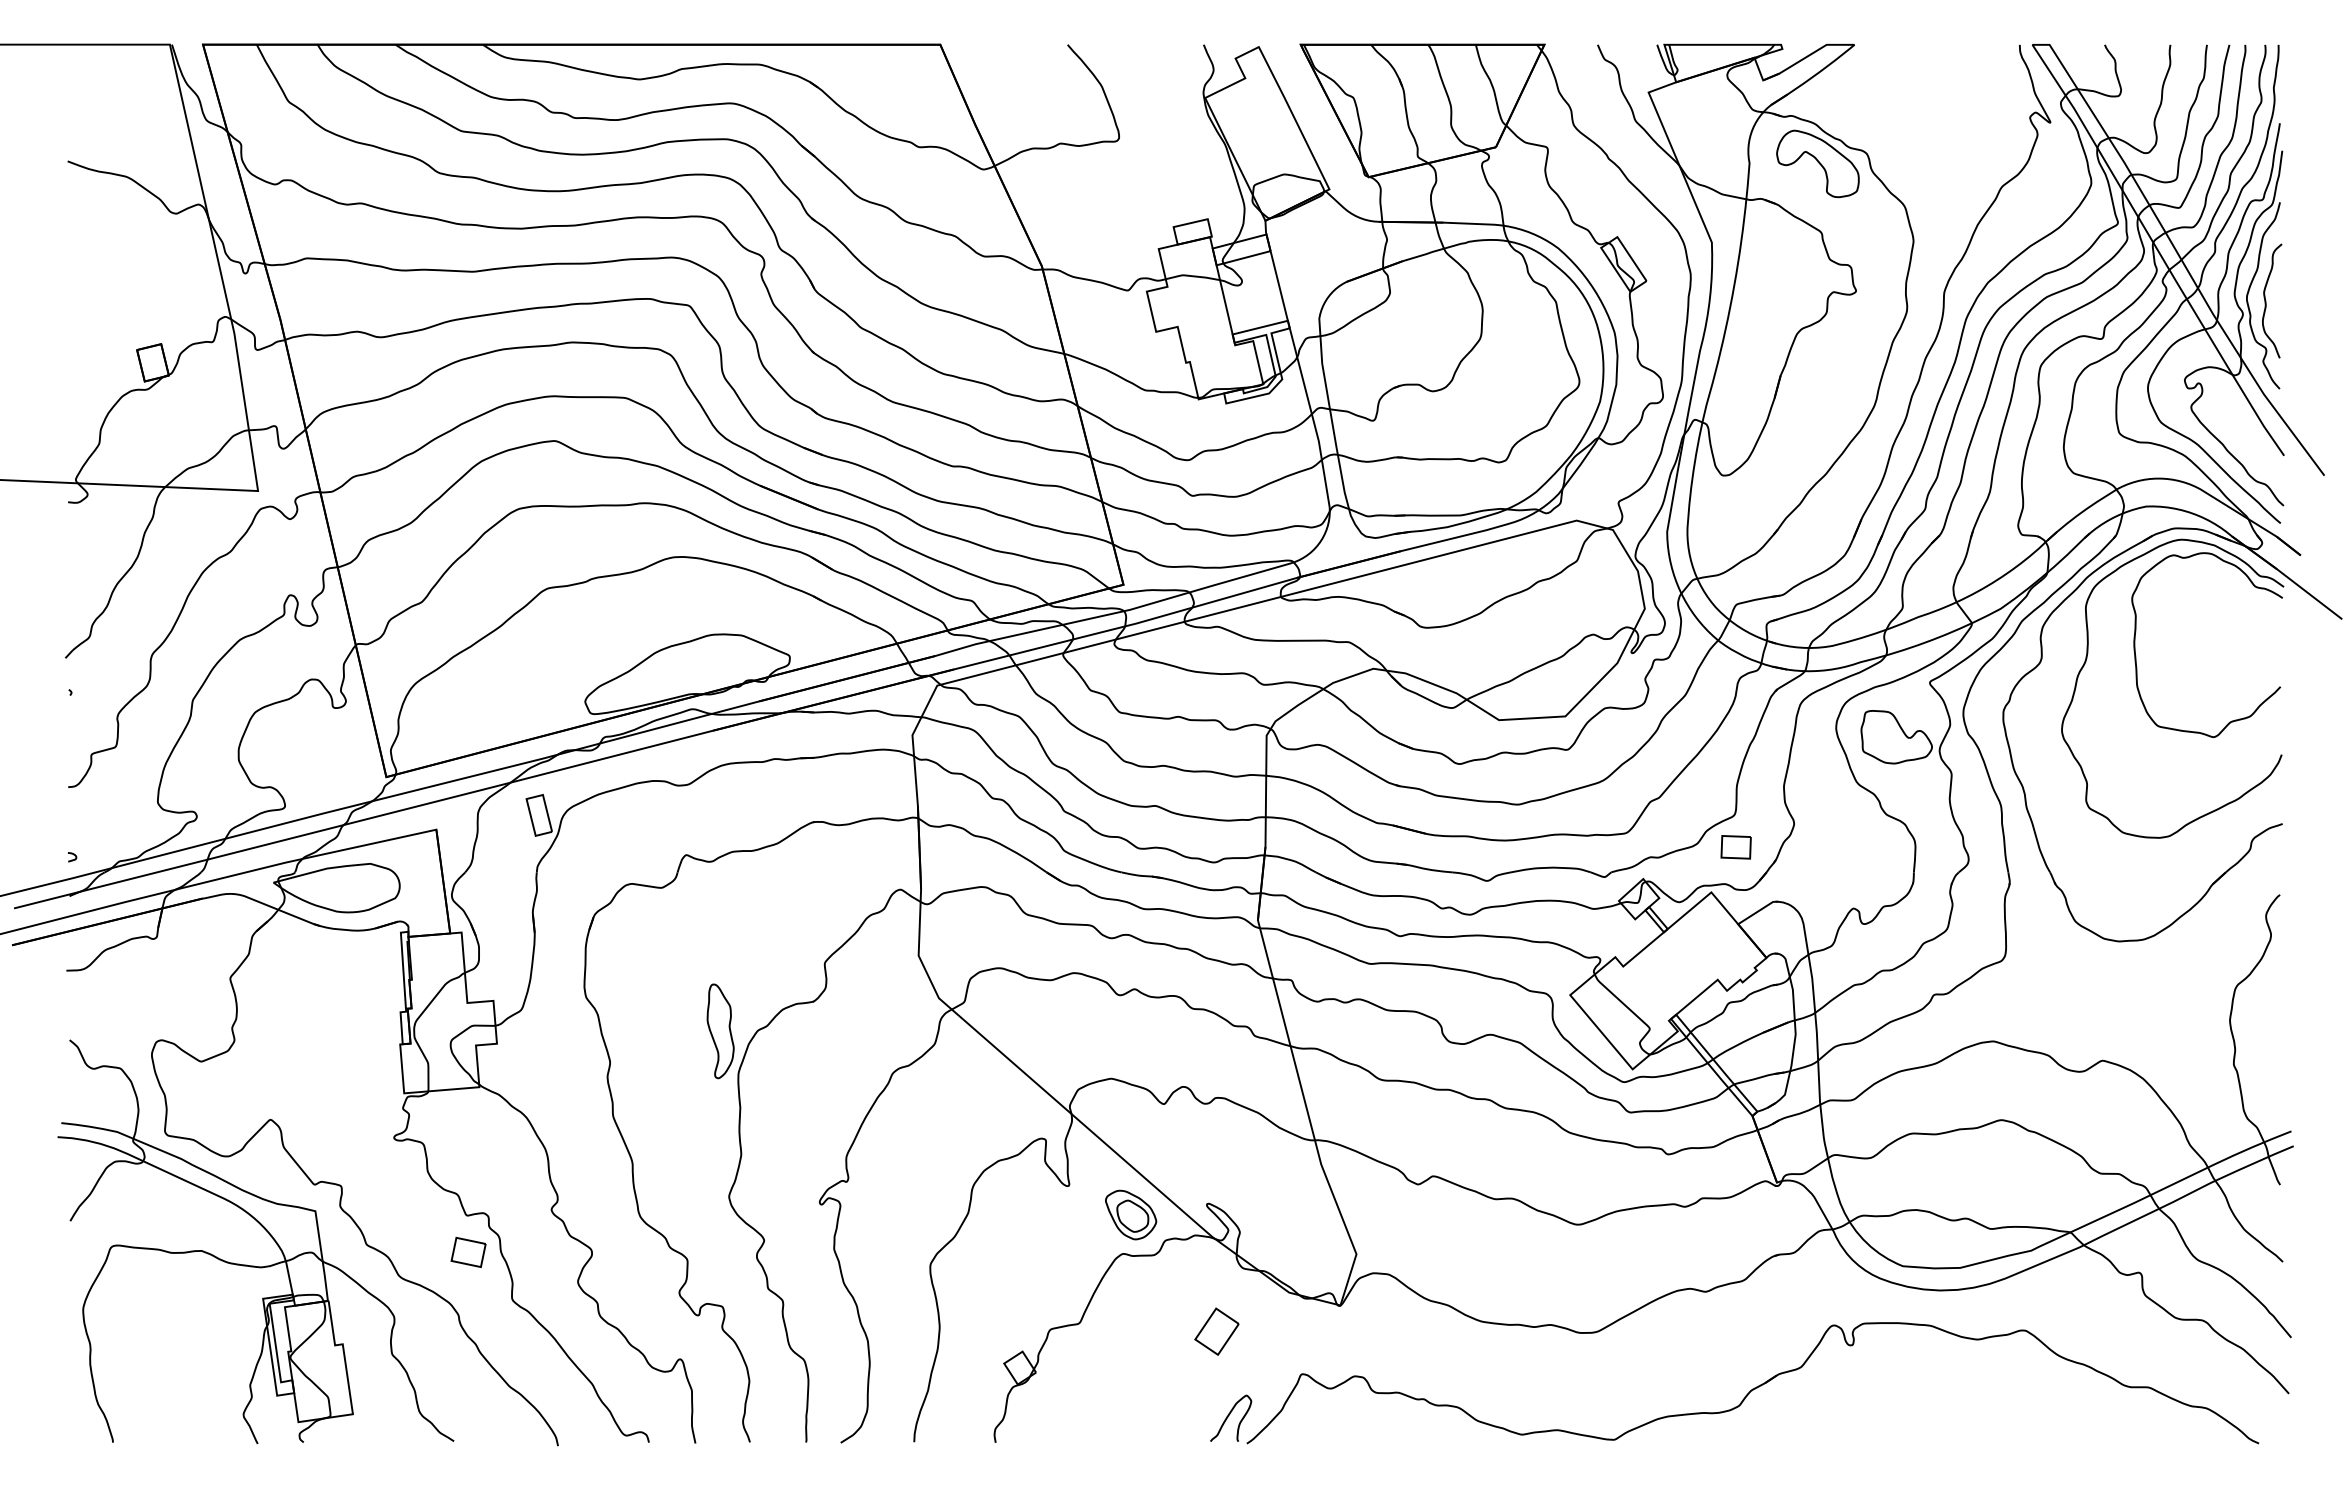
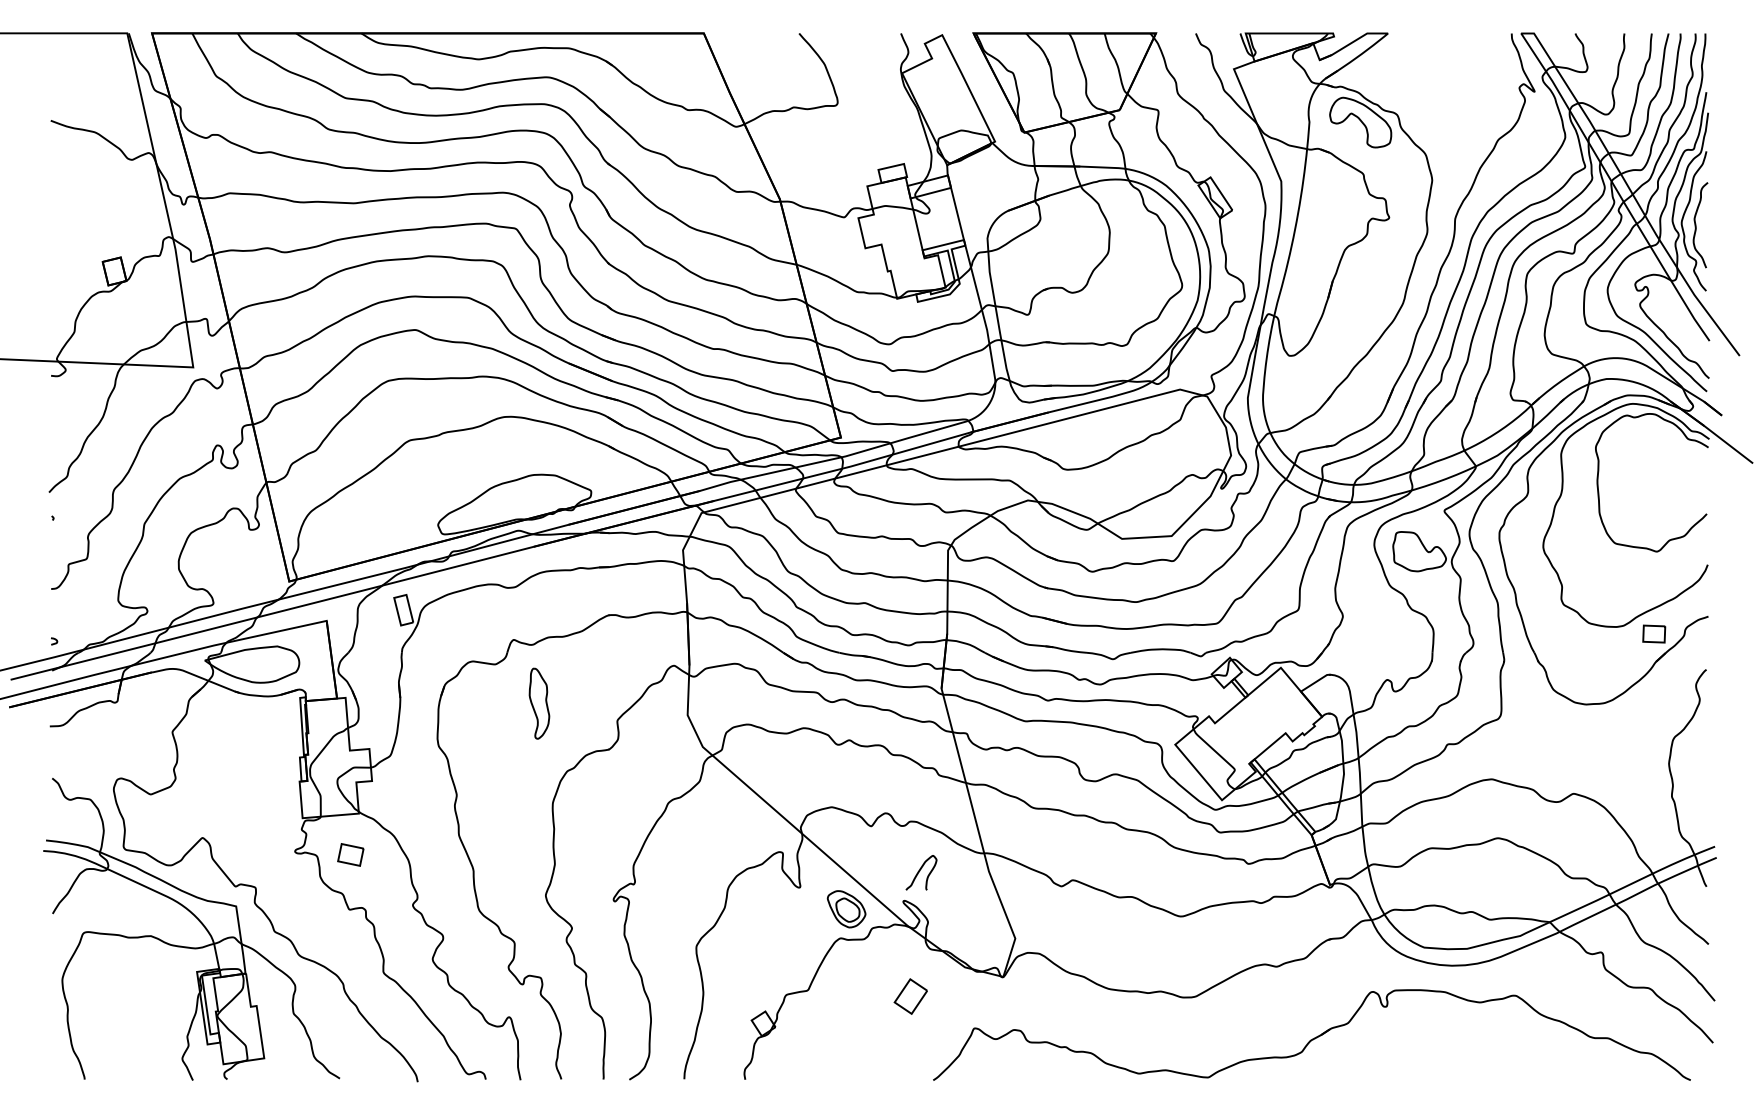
part: (1735, 847) -> (1653, 634), moved
part: (720, 1031) -> (539, 703), moved
part: (468, 1251) -> (350, 854), moved
curve: (1229, 1415) -> (920, 870), moved

